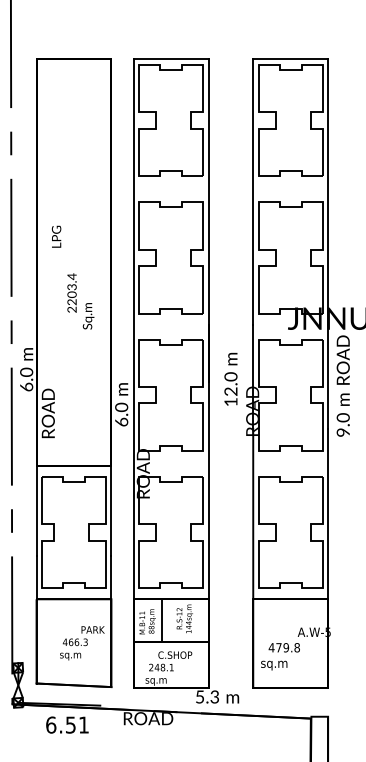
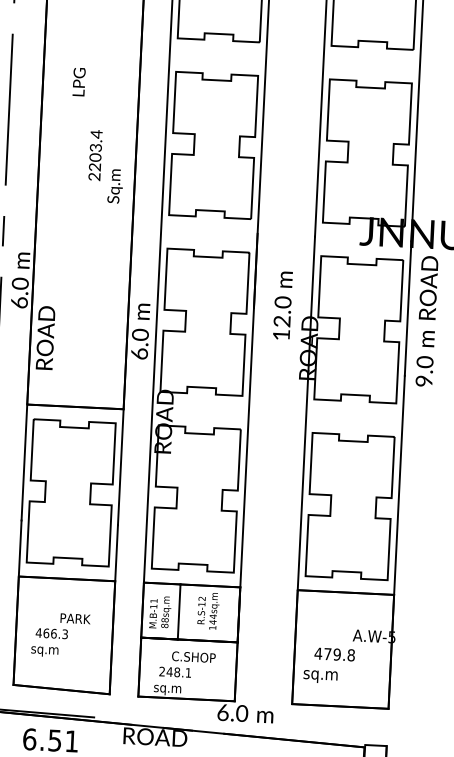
text: (72, 277) -> (97, 135), moved
text: (82, 643) -> (61, 635), moved
text: (207, 696) -> (232, 712), 5.3 -> 6.0

